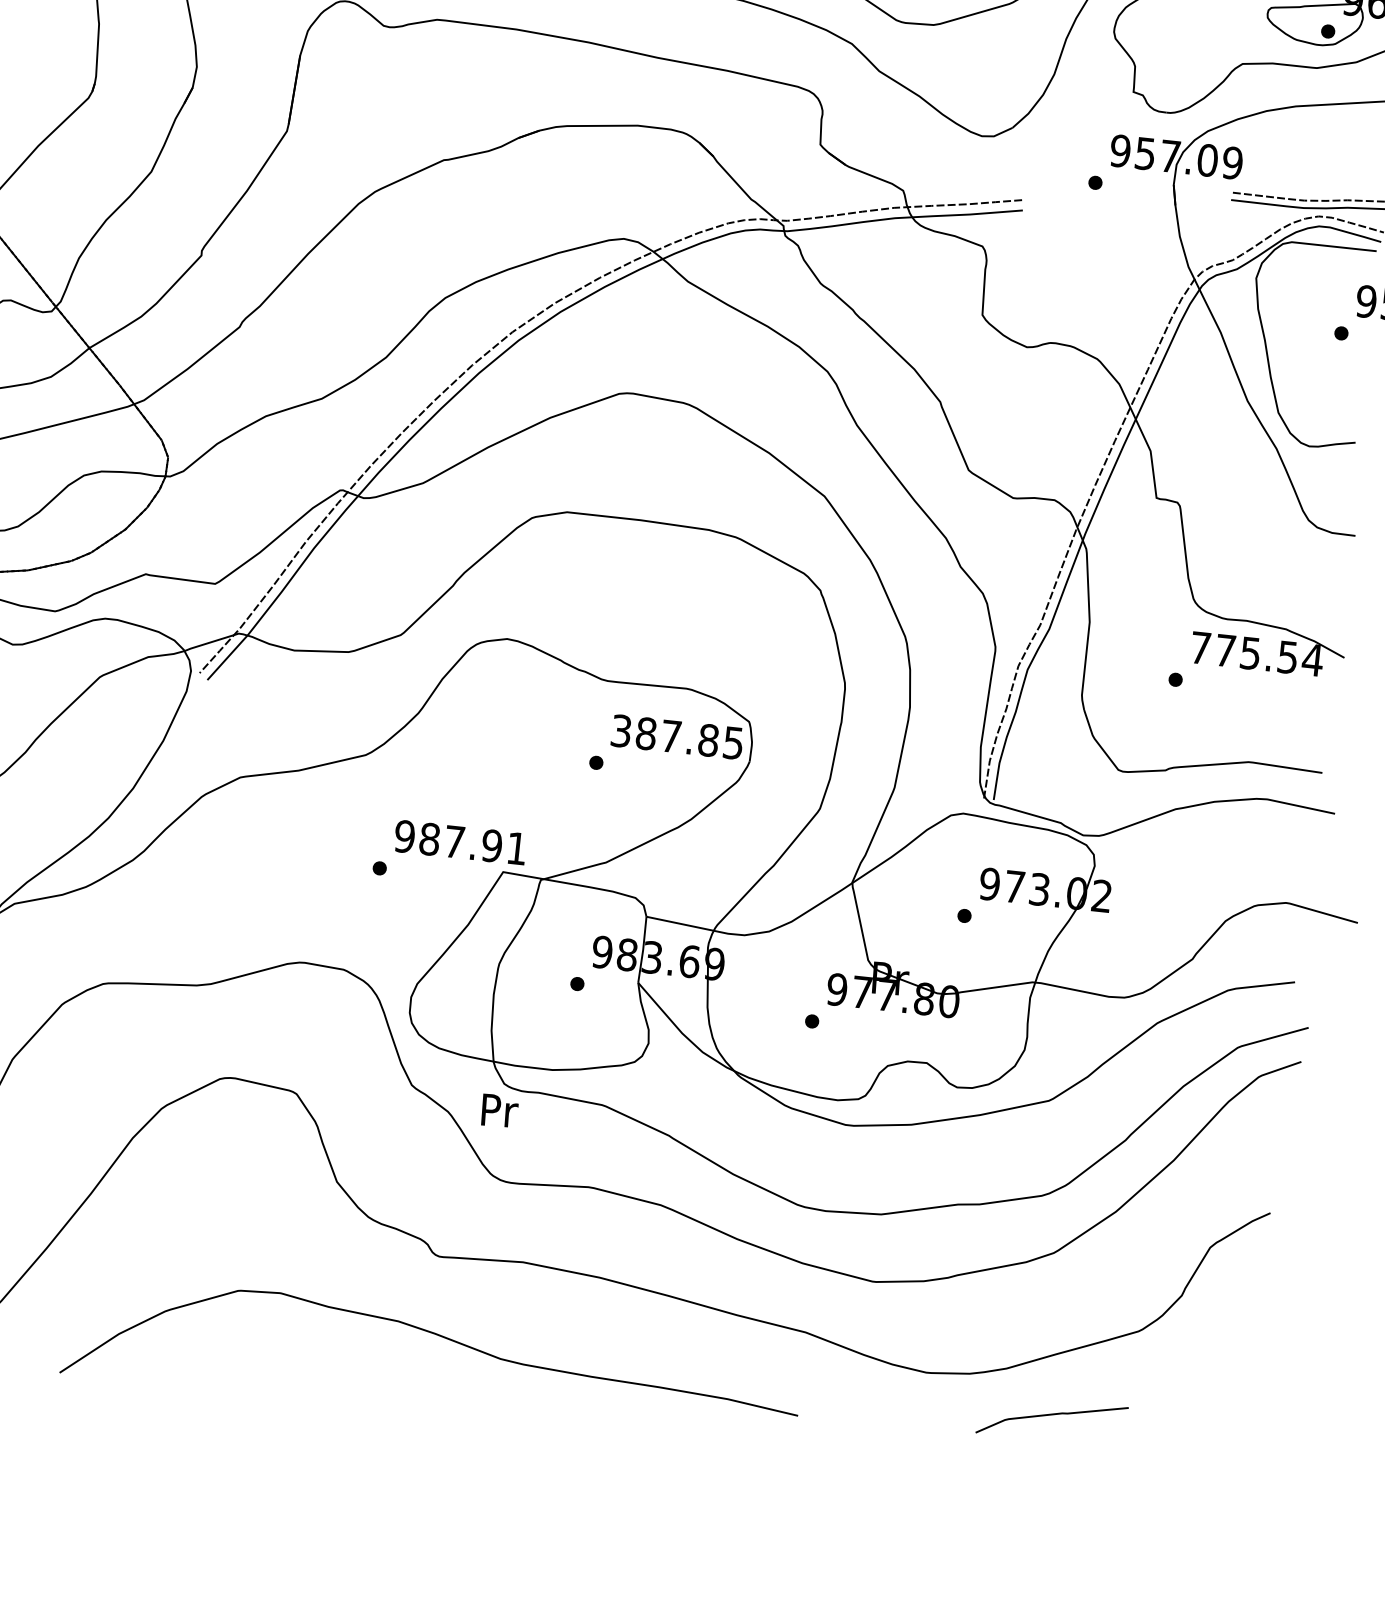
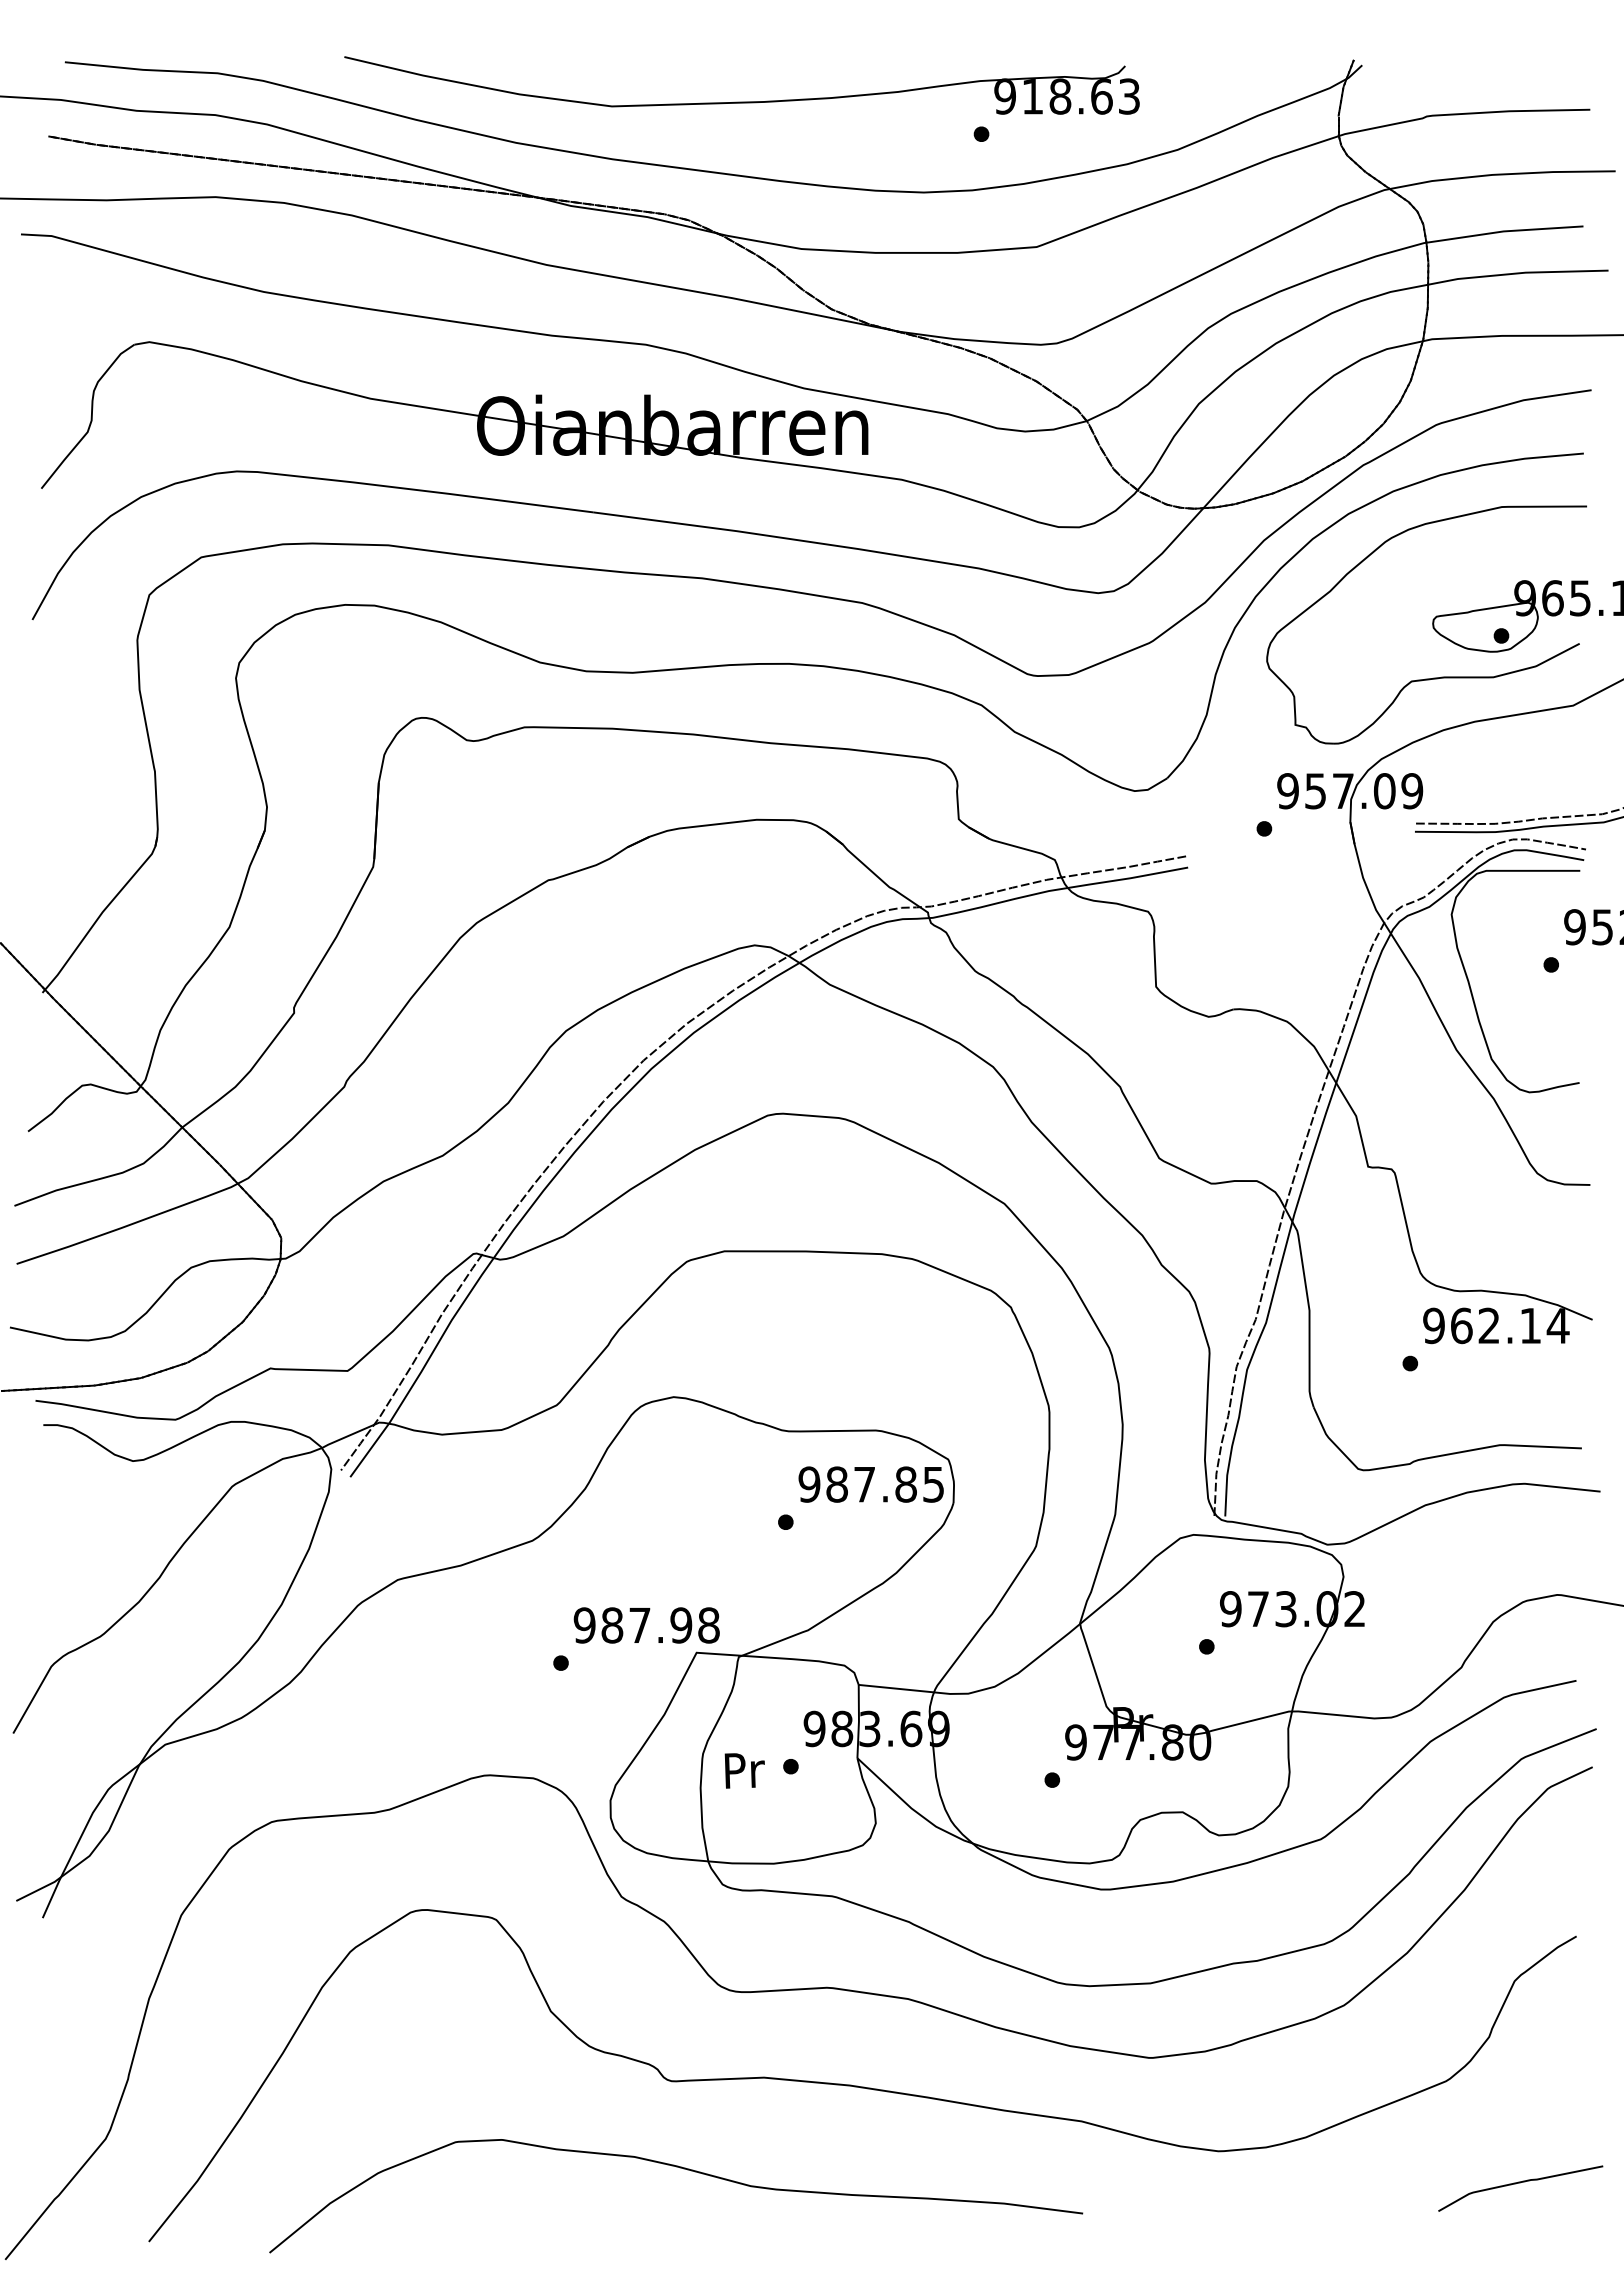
text: (1243, 652) -> (1481, 1325), 775.54 -> 962.14
text: (621, 731) -> (809, 1484), 387.85 -> 987.85
text: (516, 848) -> (708, 1625), 987.91 -> 987.98
text: (499, 1110) -> (744, 1770), moved
curve: (1052, 1415) -> (1520, 2183), moved

